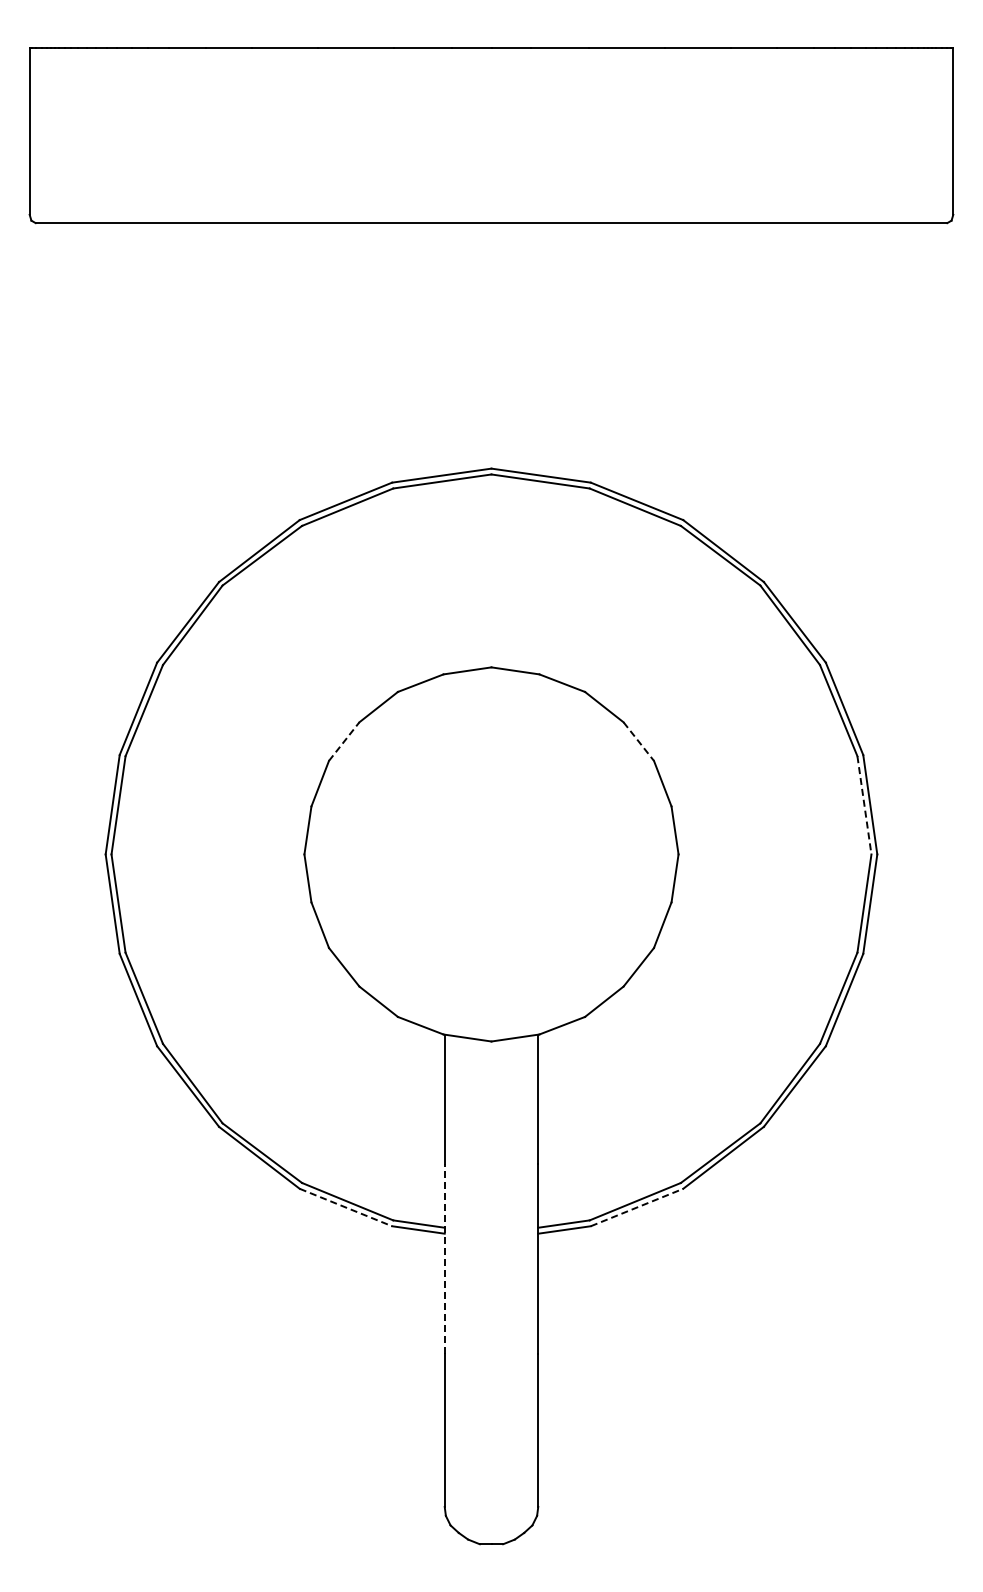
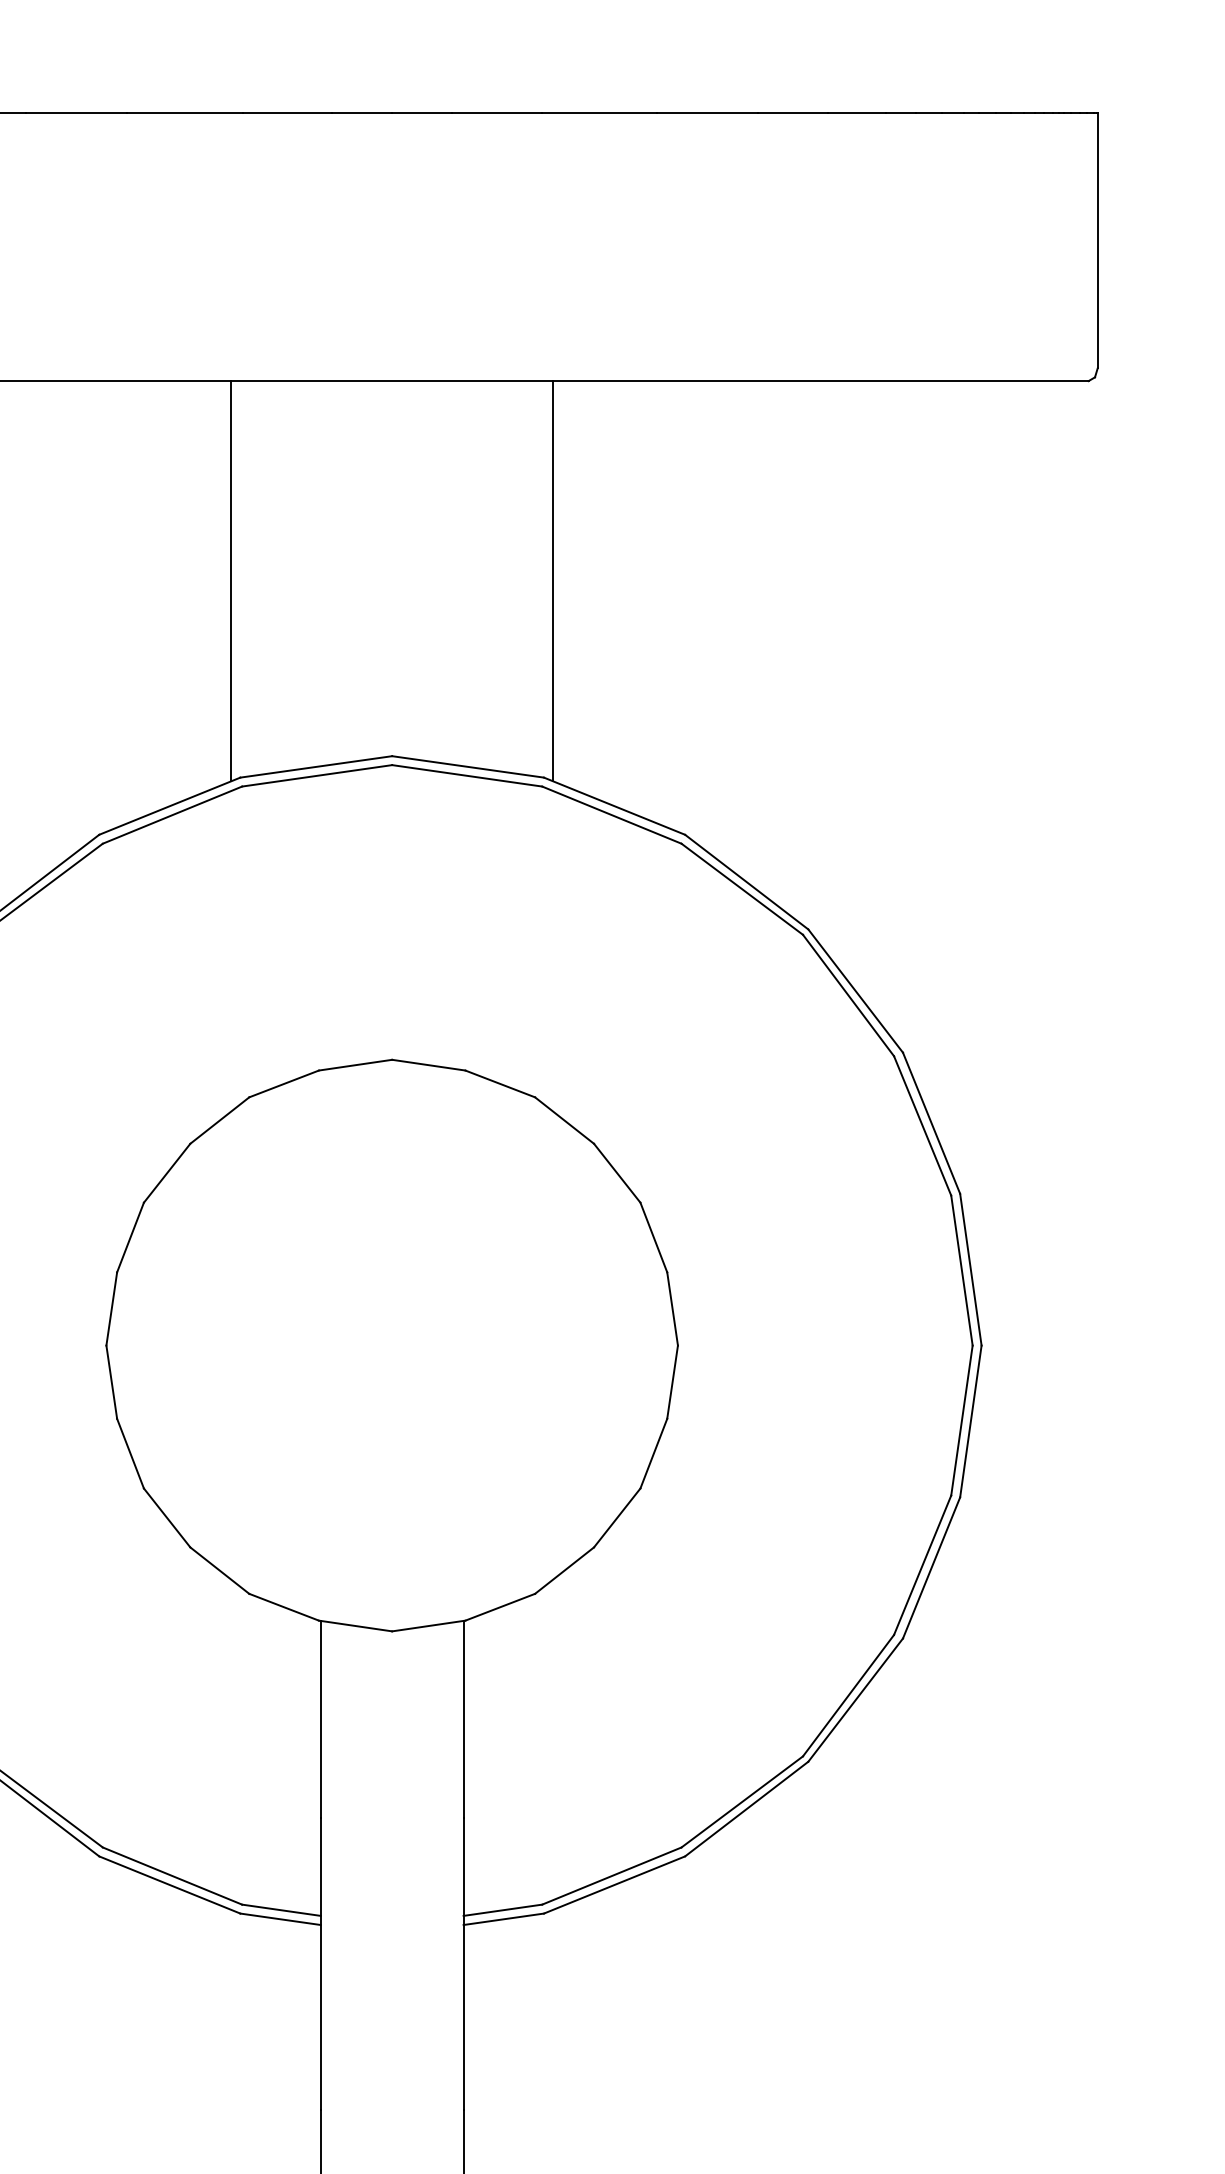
line: (386, 354) -> (231, 581), added
line: (596, 354) -> (552, 581), added
line: (344, 741) -> (167, 1173), dashed -> solid
line: (638, 741) -> (616, 1173), dashed -> solid
line: (864, 805) -> (962, 1270), dashed -> solid
line: (345, 1207) -> (169, 1884), dashed -> solid
line: (637, 1207) -> (615, 1884), dashed -> solid
line: (444, 1258) -> (320, 1962), dashed -> solid

